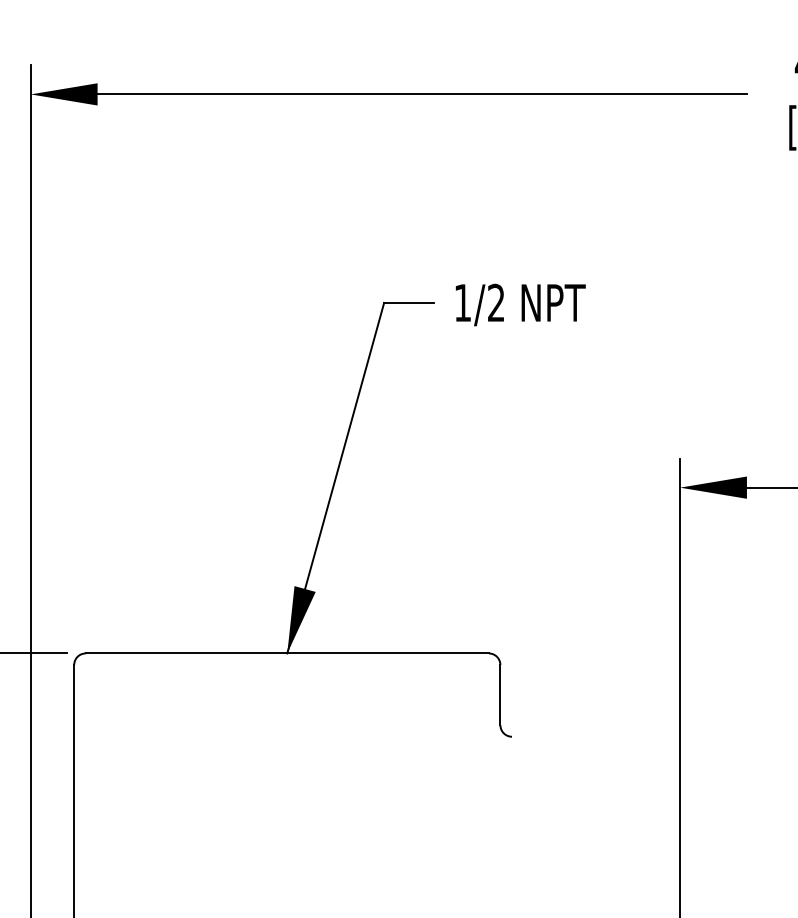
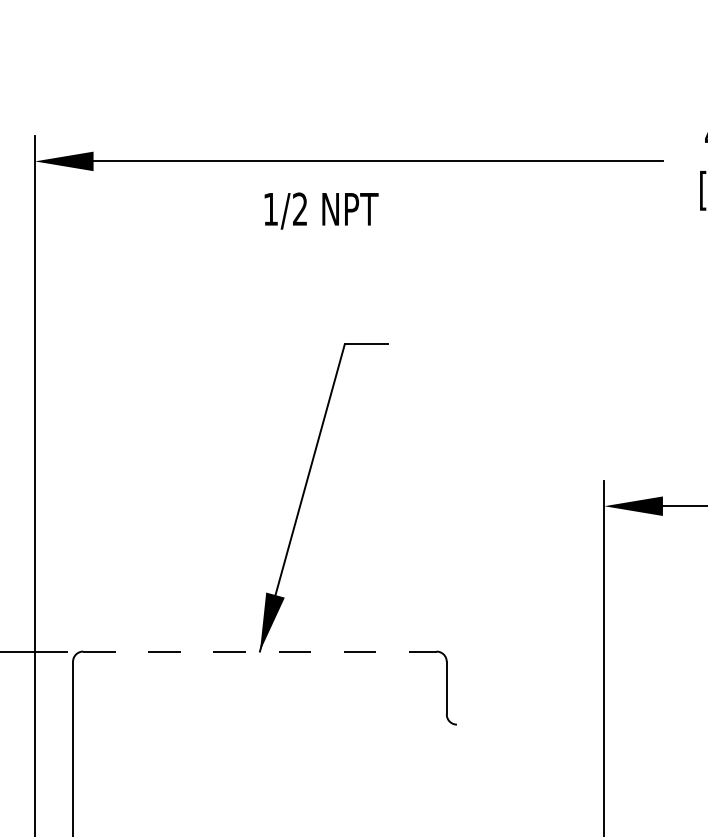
text: (520, 304) -> (321, 210), moved
line: (286, 653) -> (259, 651), solid -> dashed

